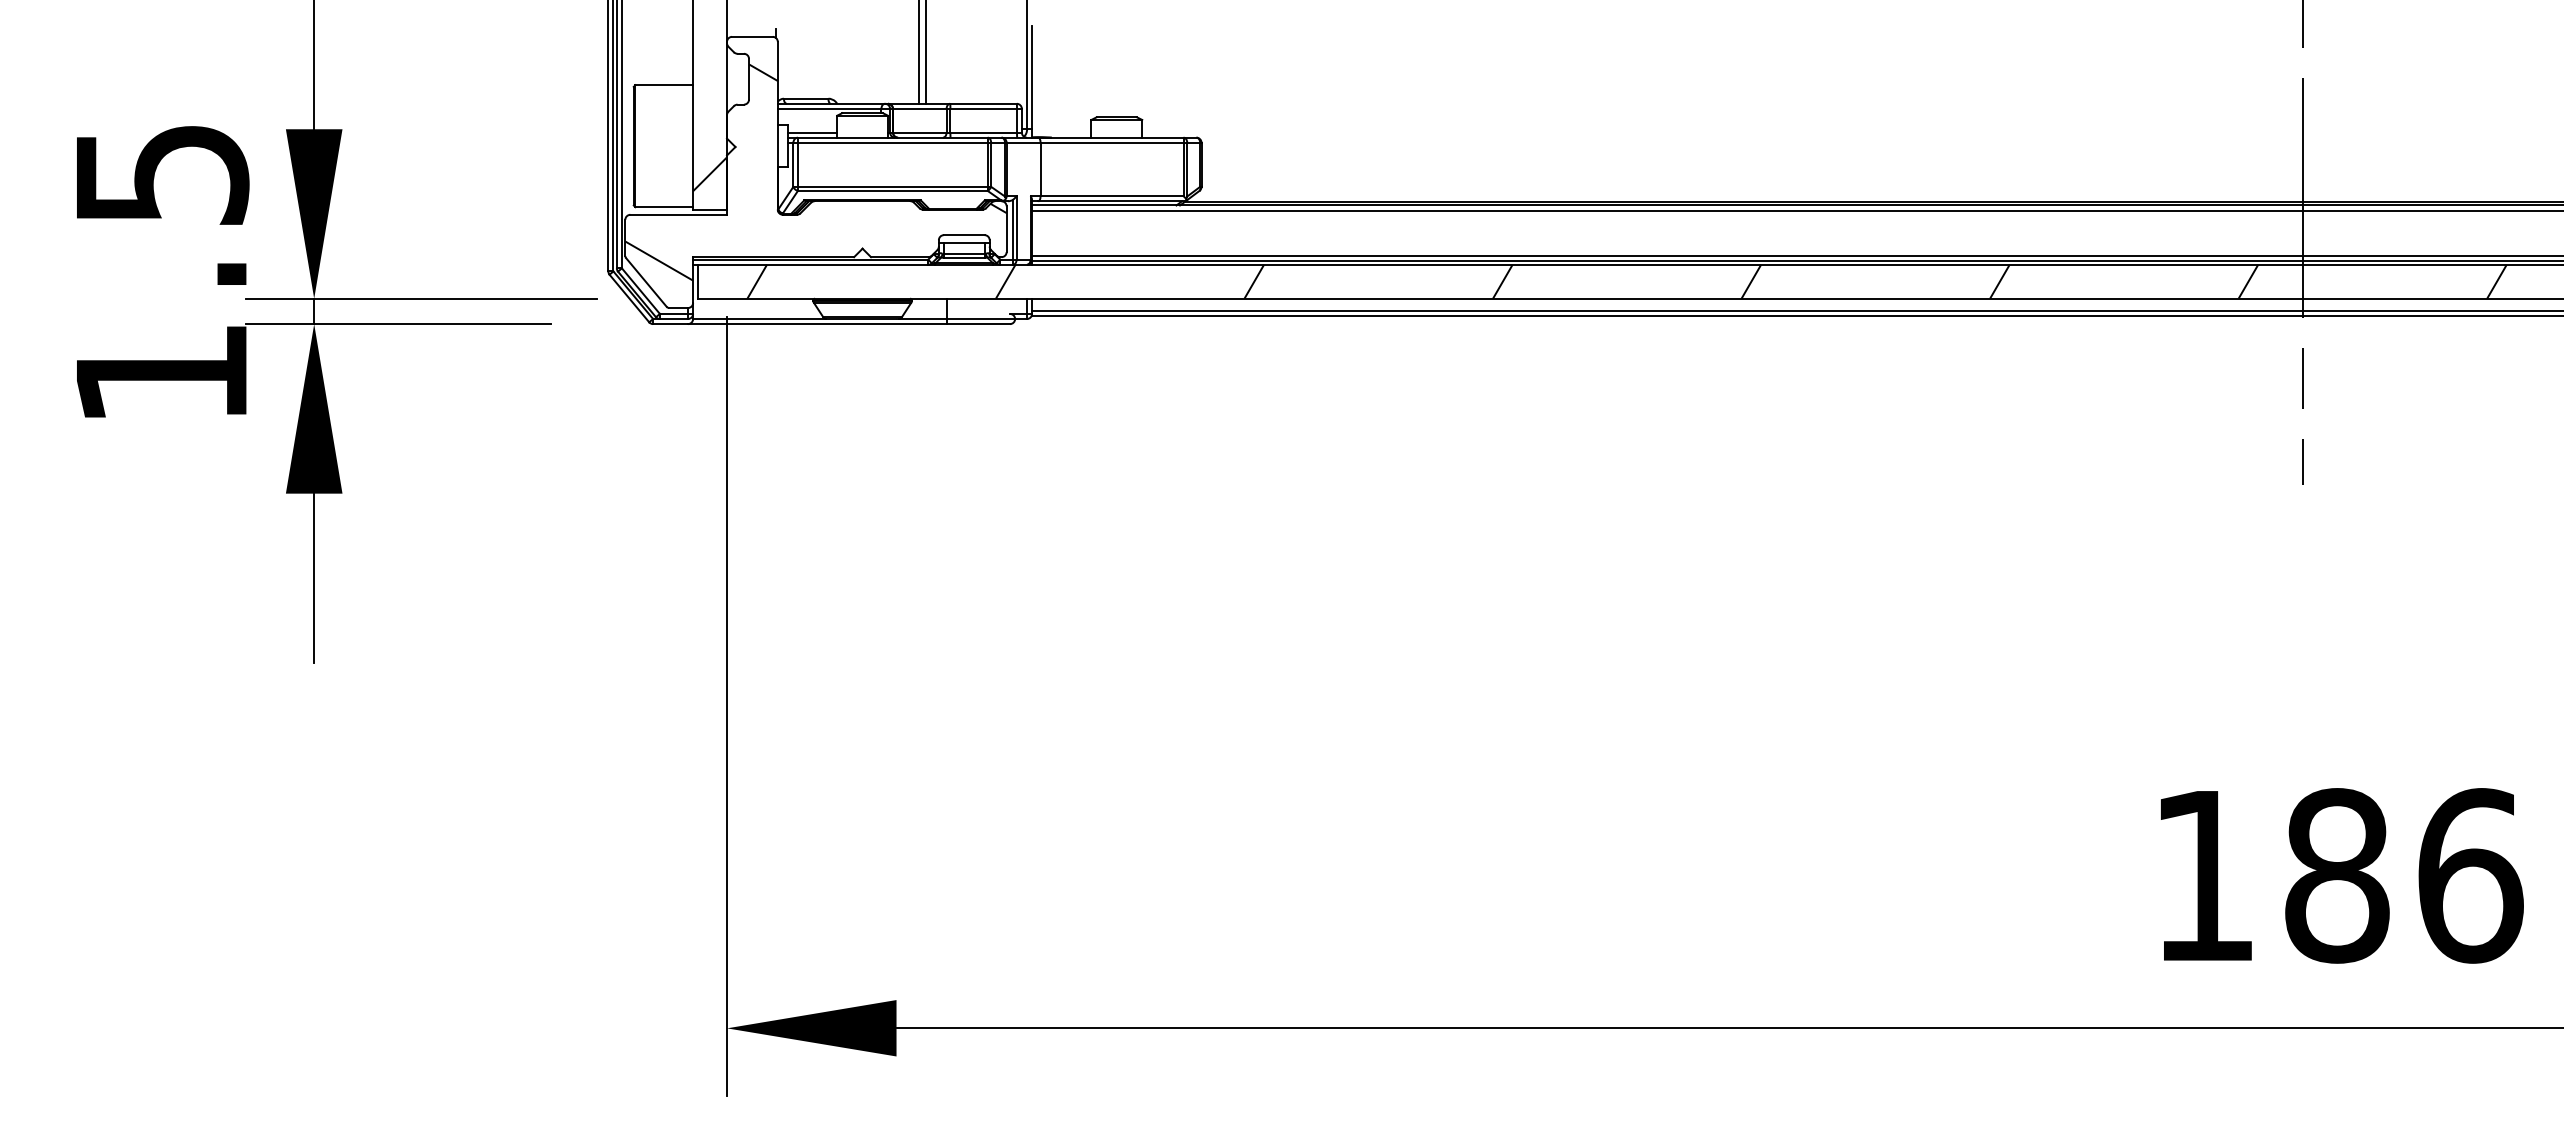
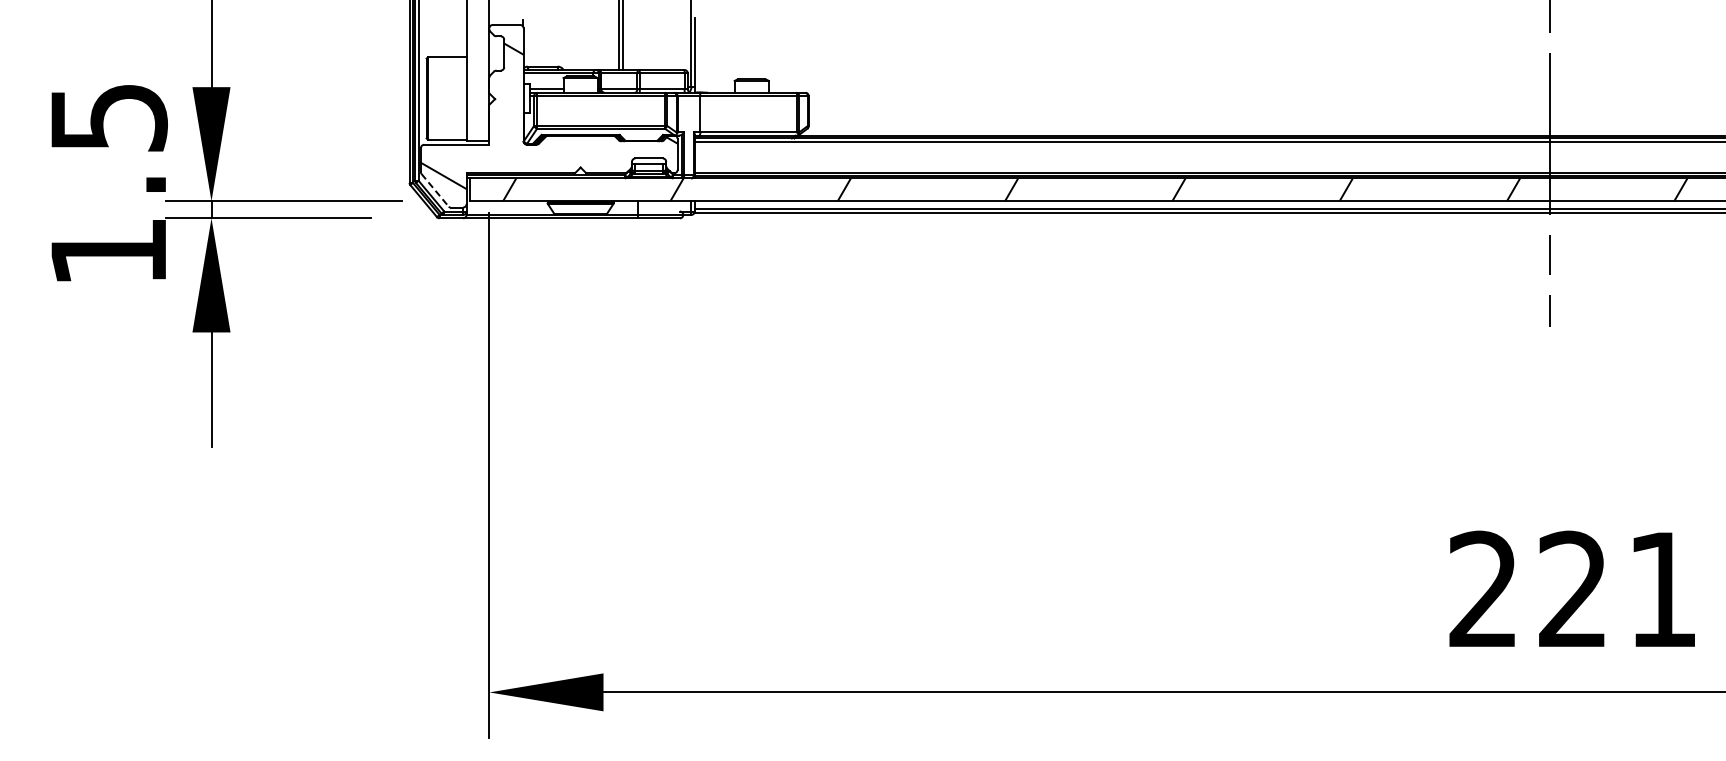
hatch: (709, 174) -> (477, 117), removed
line: (646, 282) -> (435, 190), solid -> dashed
text: (2337, 875) -> (1573, 589), 186 -> 221

